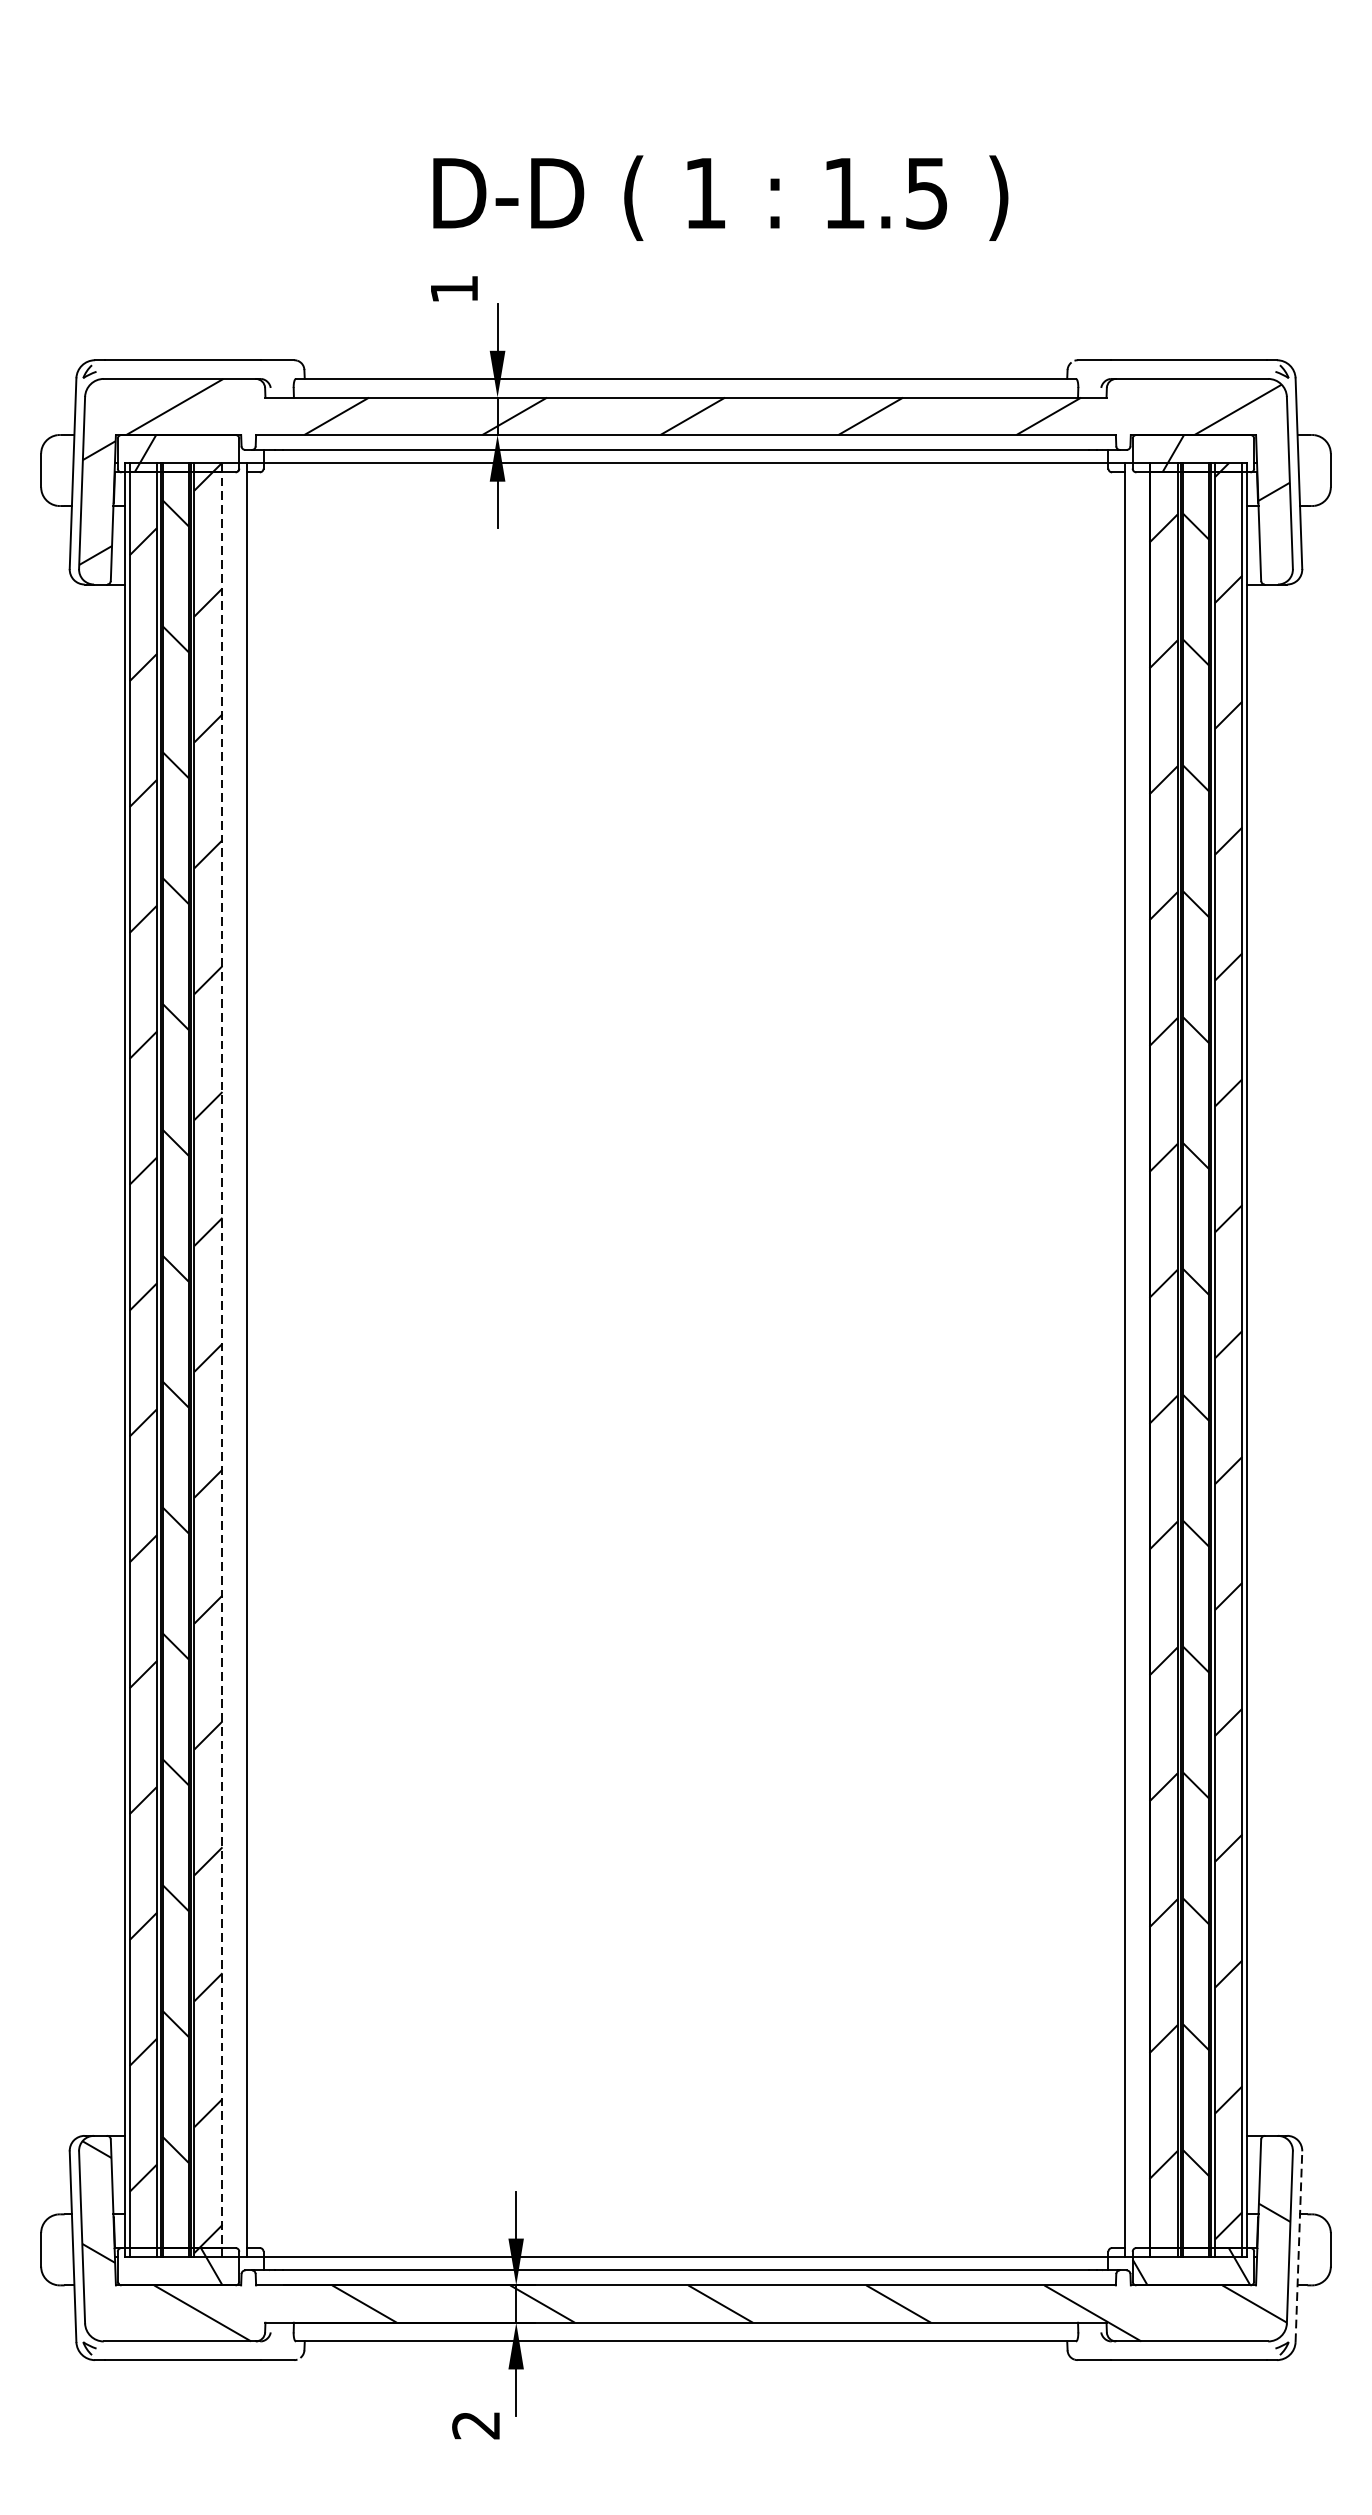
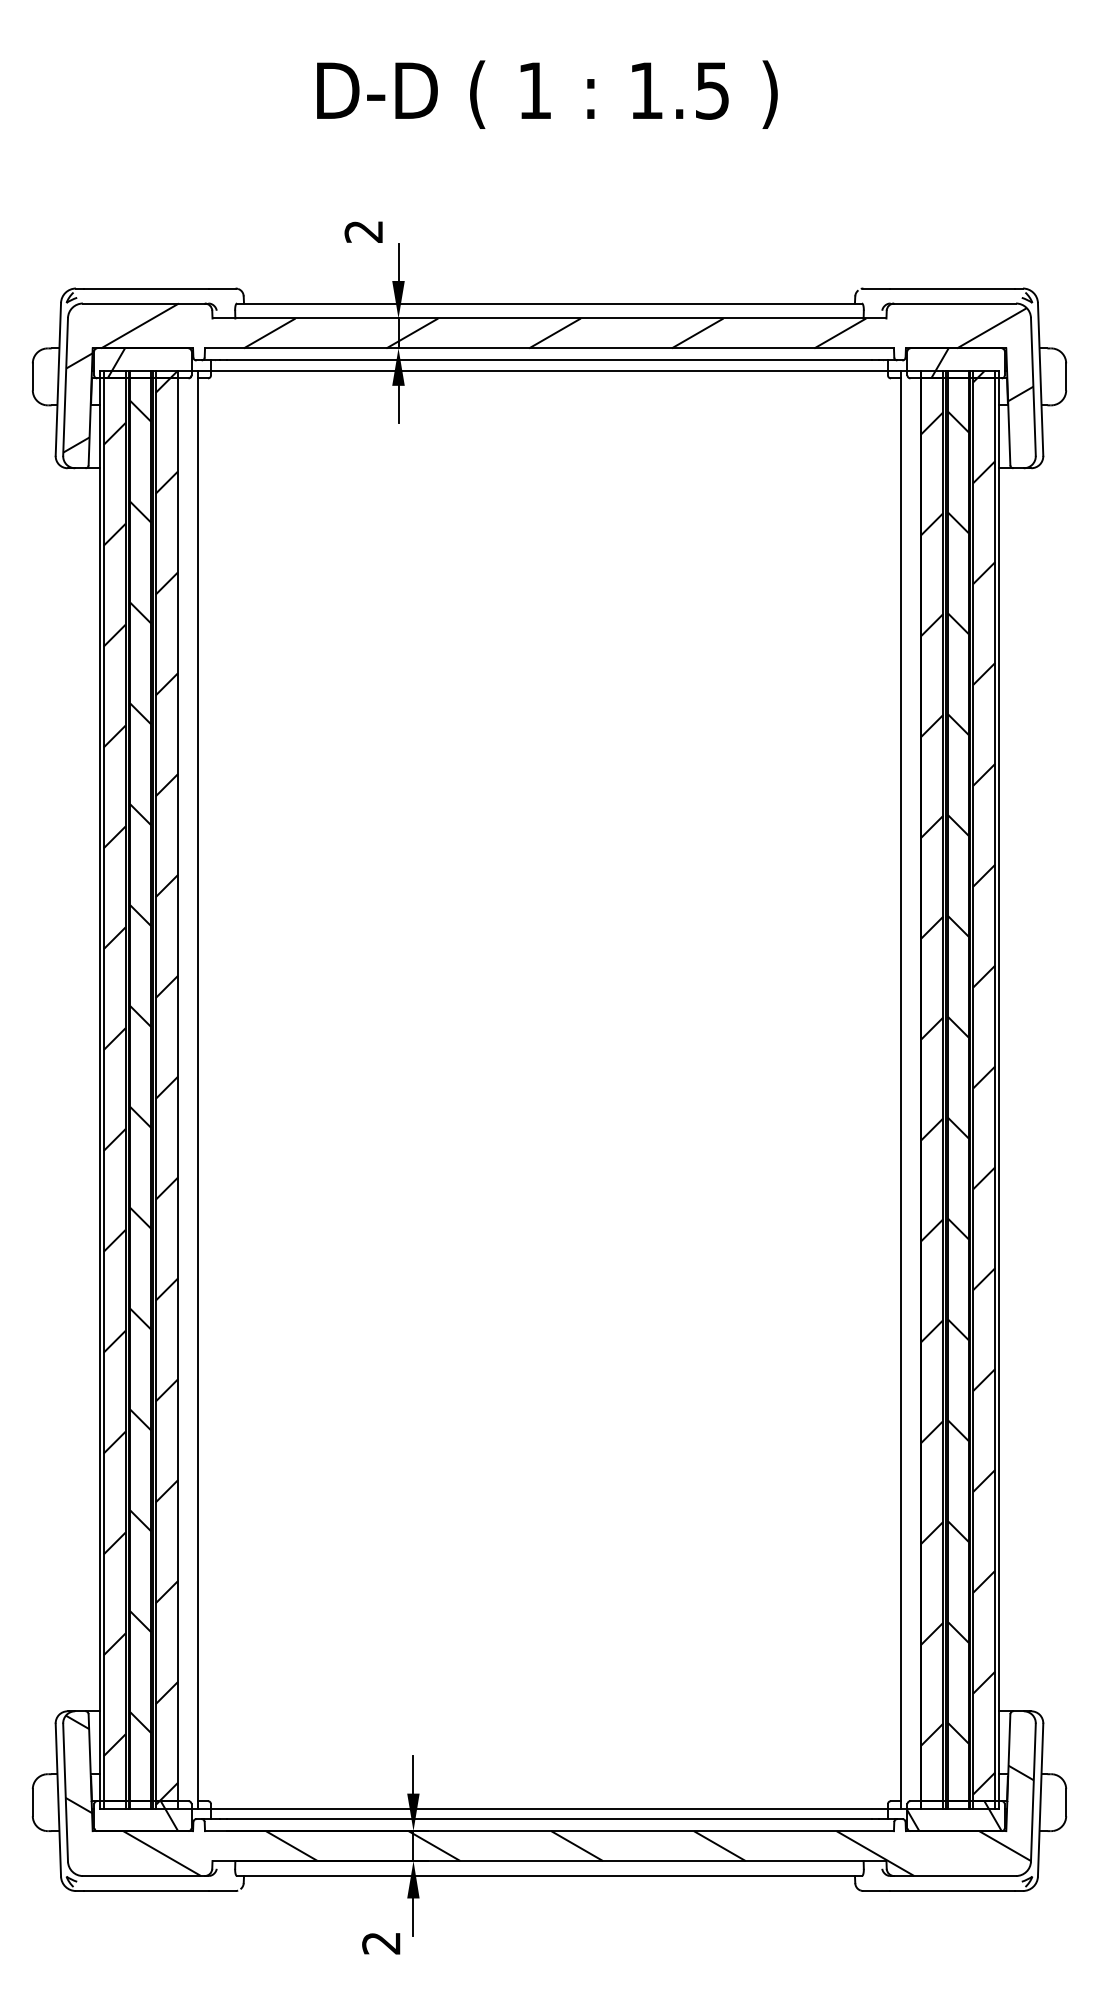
text: (720, 197) -> (547, 94), moved
text: (453, 289) -> (363, 231), 1 -> 2
line: (222, 1359) -> (178, 1089), dashed -> solid
line: (1298, 2245) -> (1040, 1799), dashed -> solid

